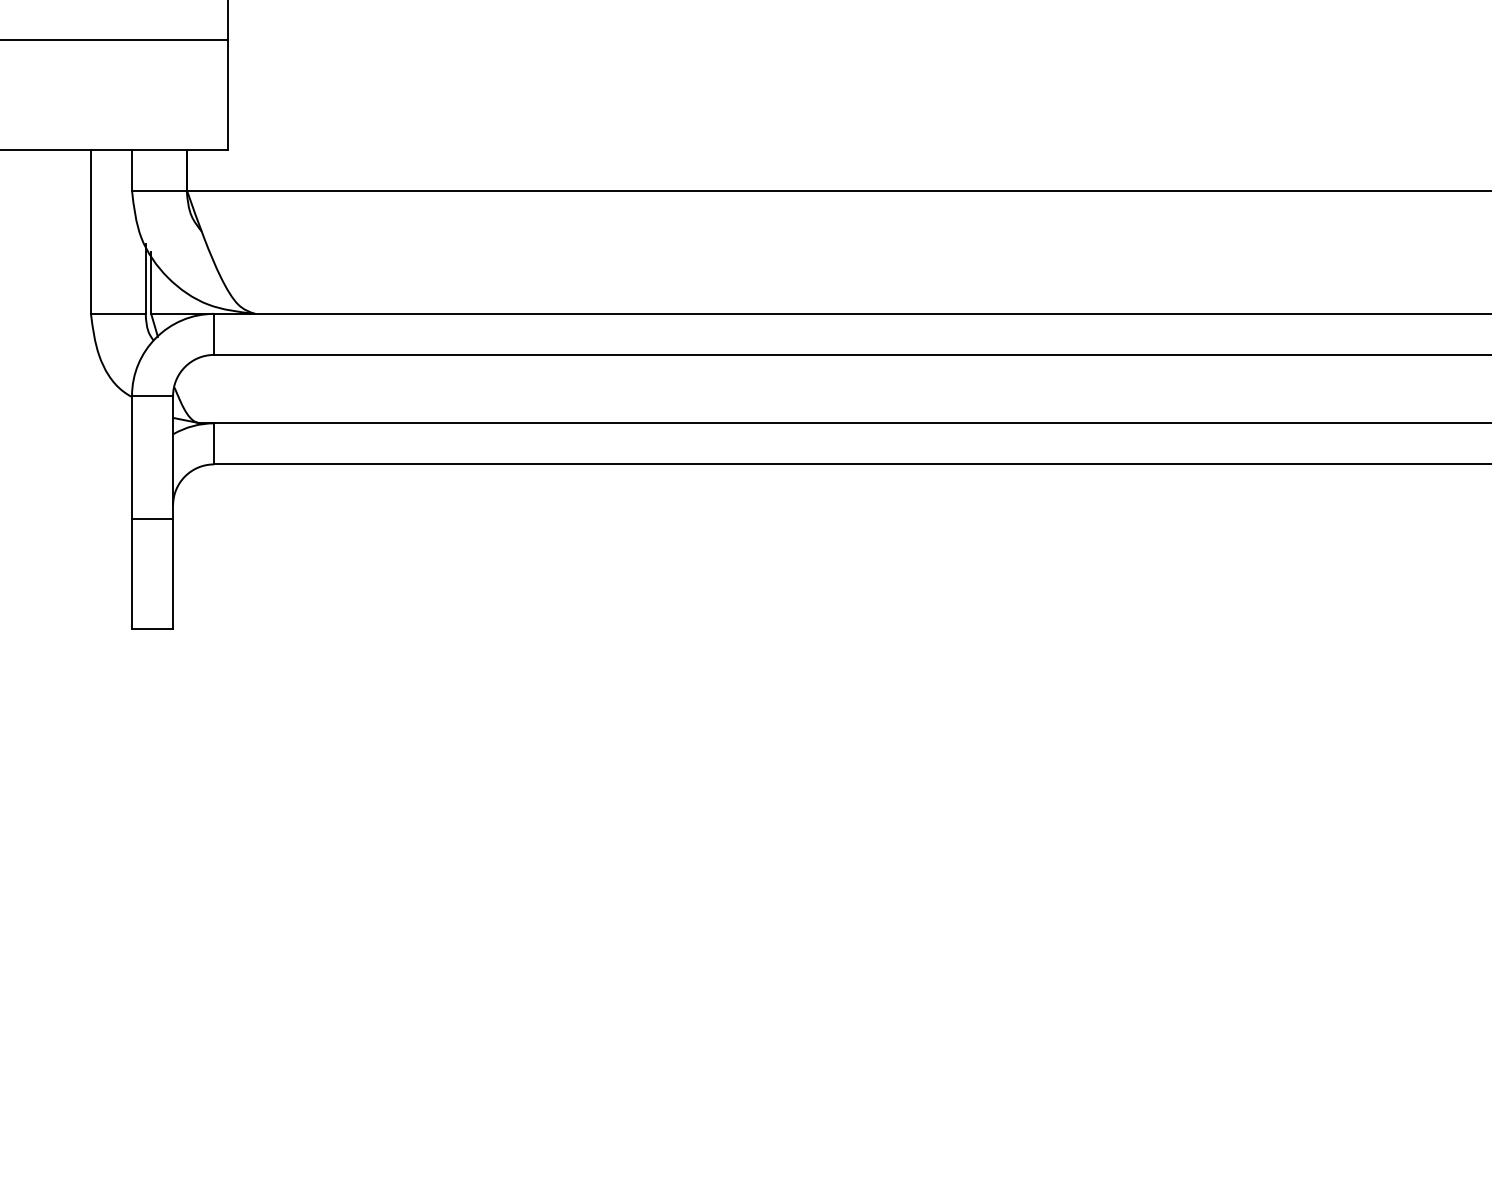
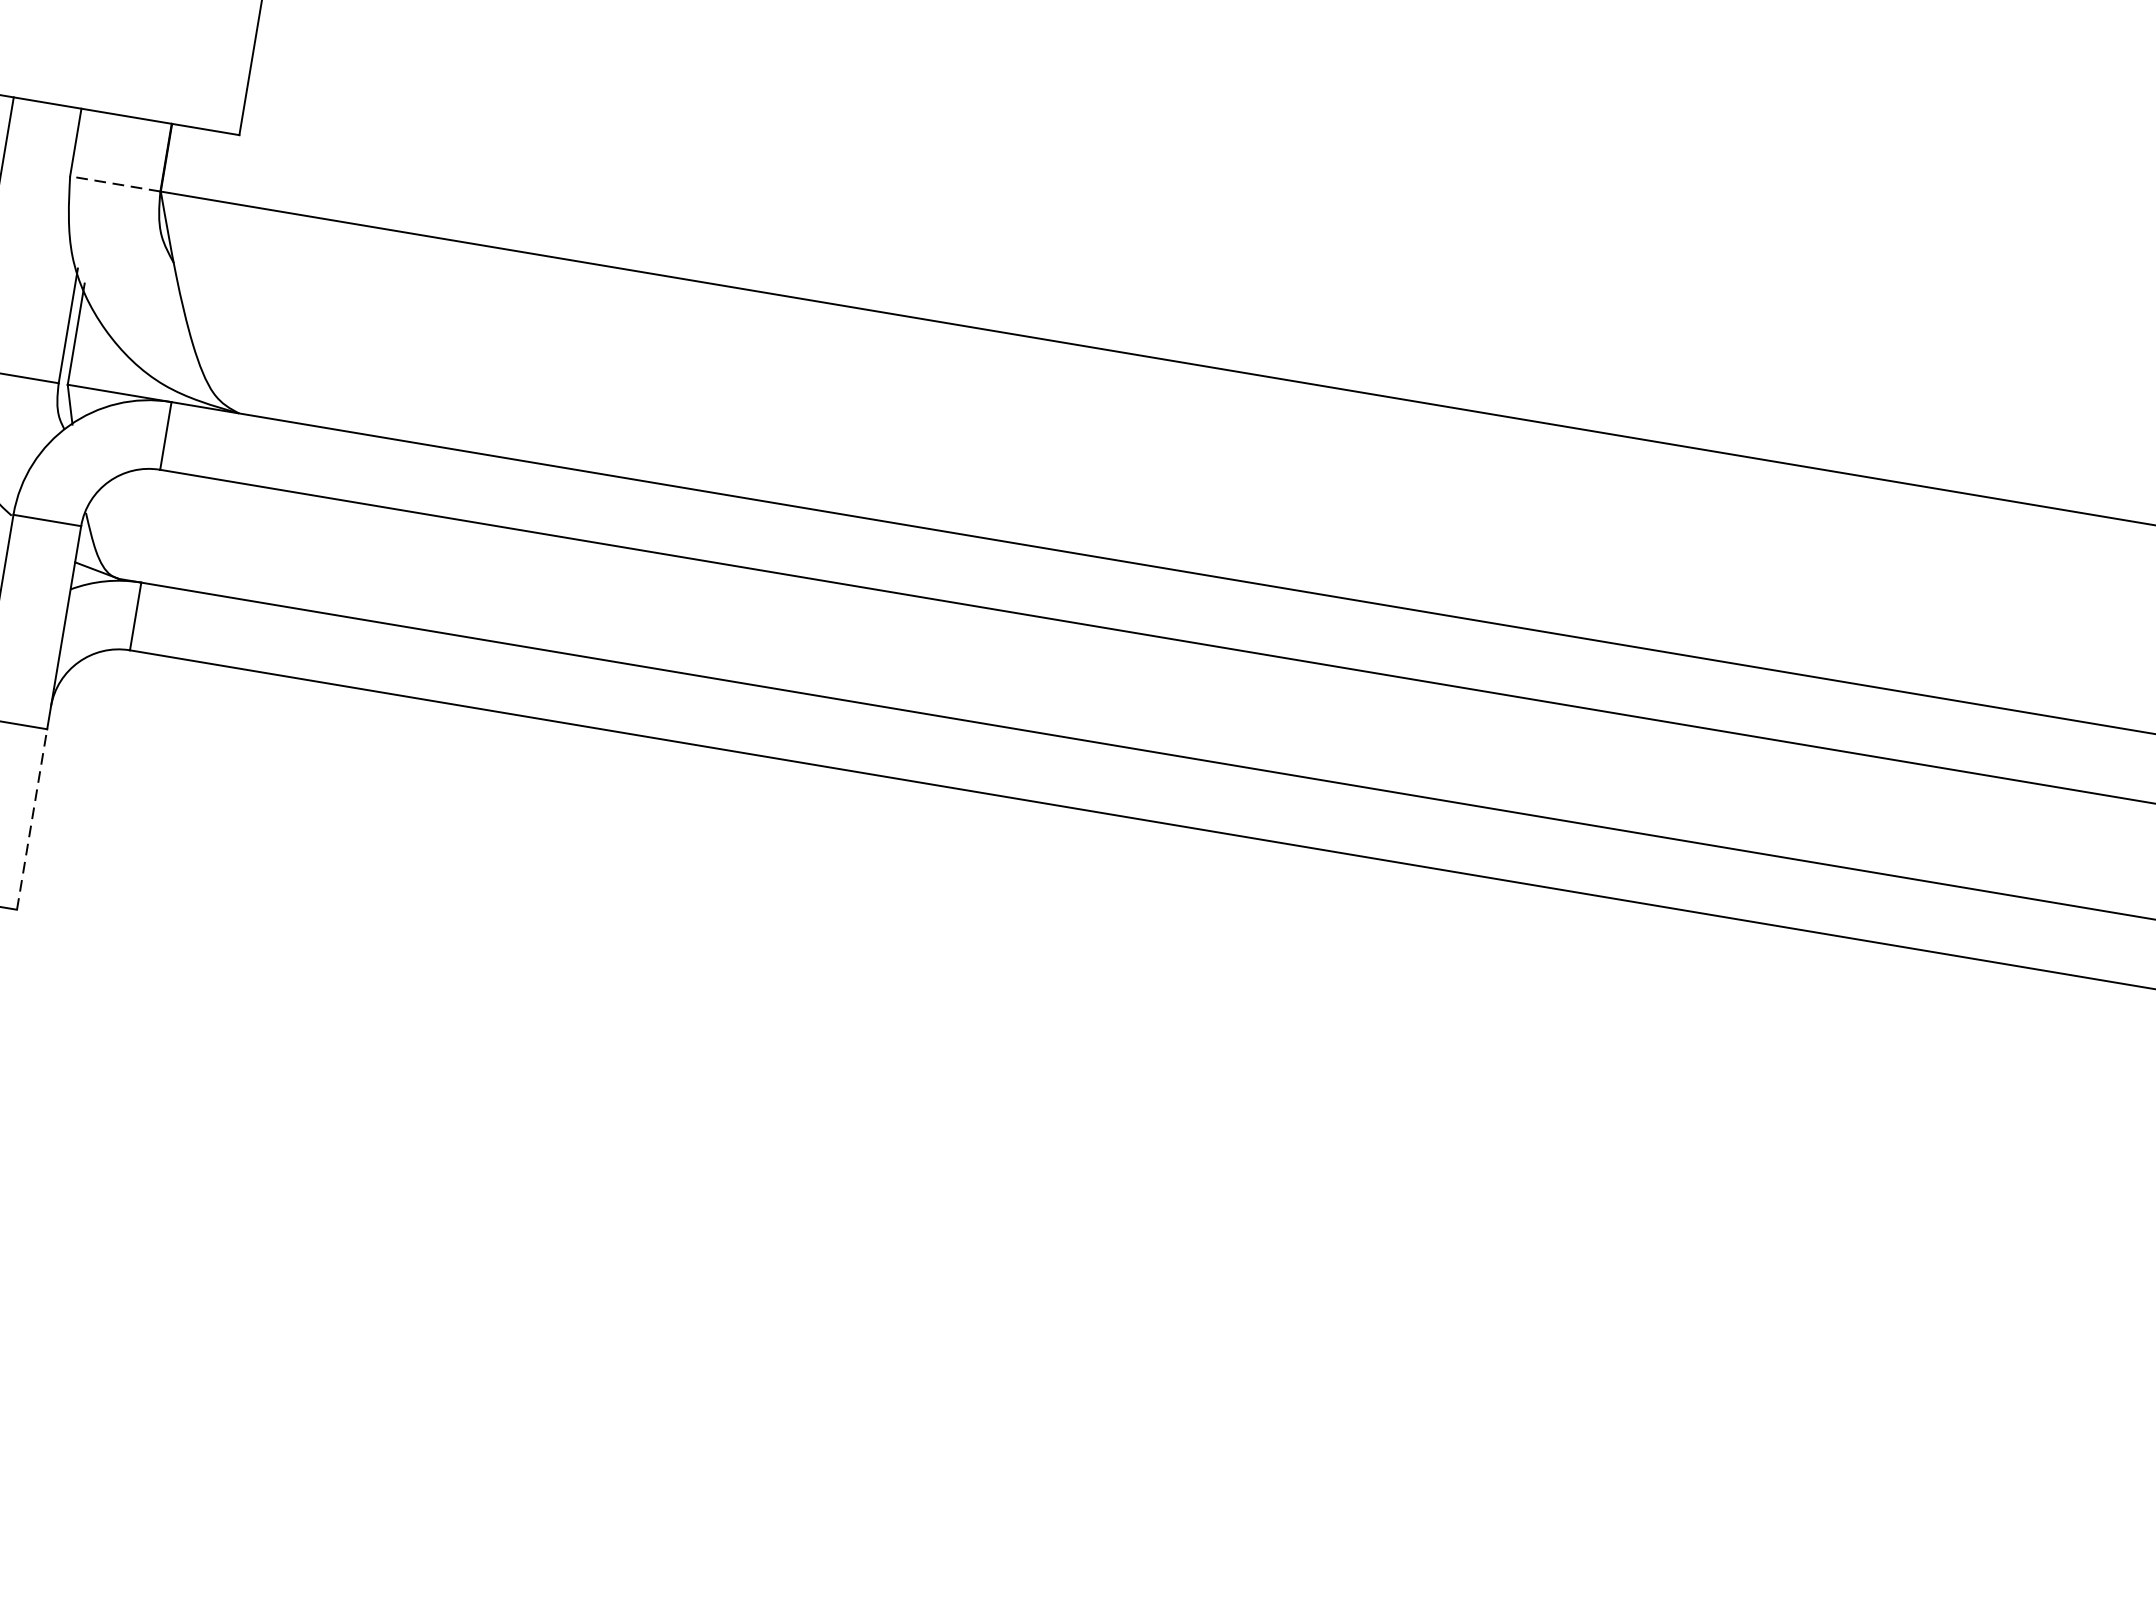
line: (158, 190) -> (113, 183), solid -> dashed
line: (173, 573) -> (32, 818), solid -> dashed

